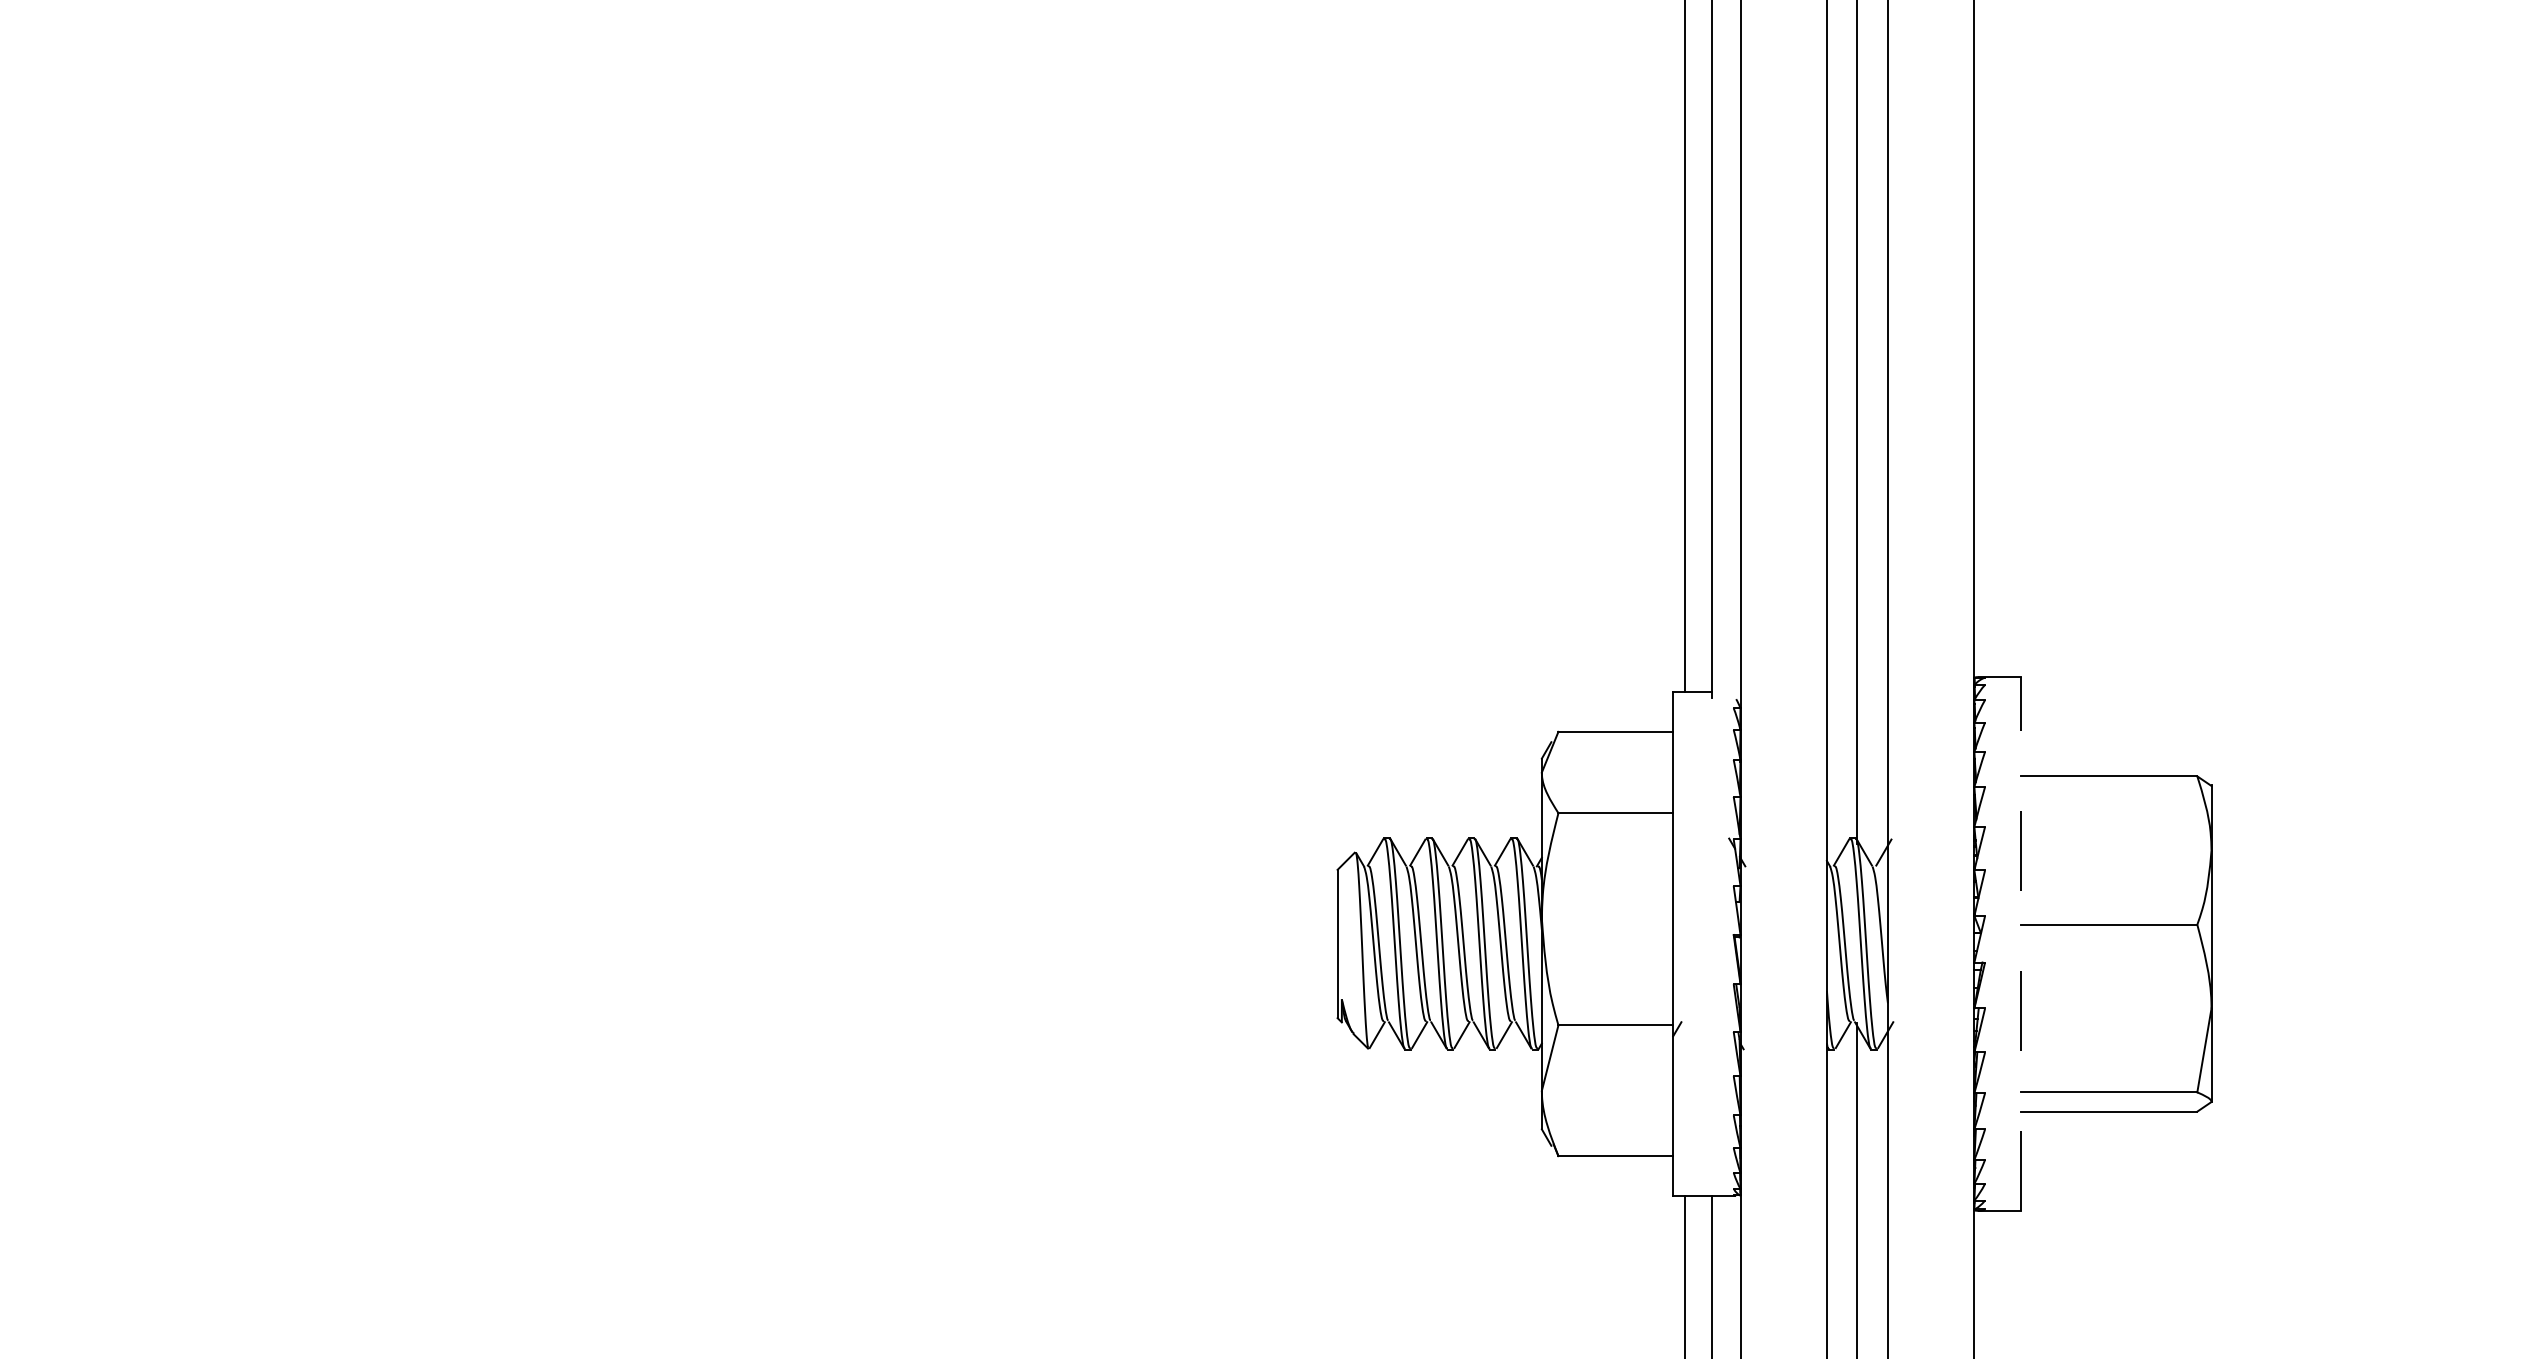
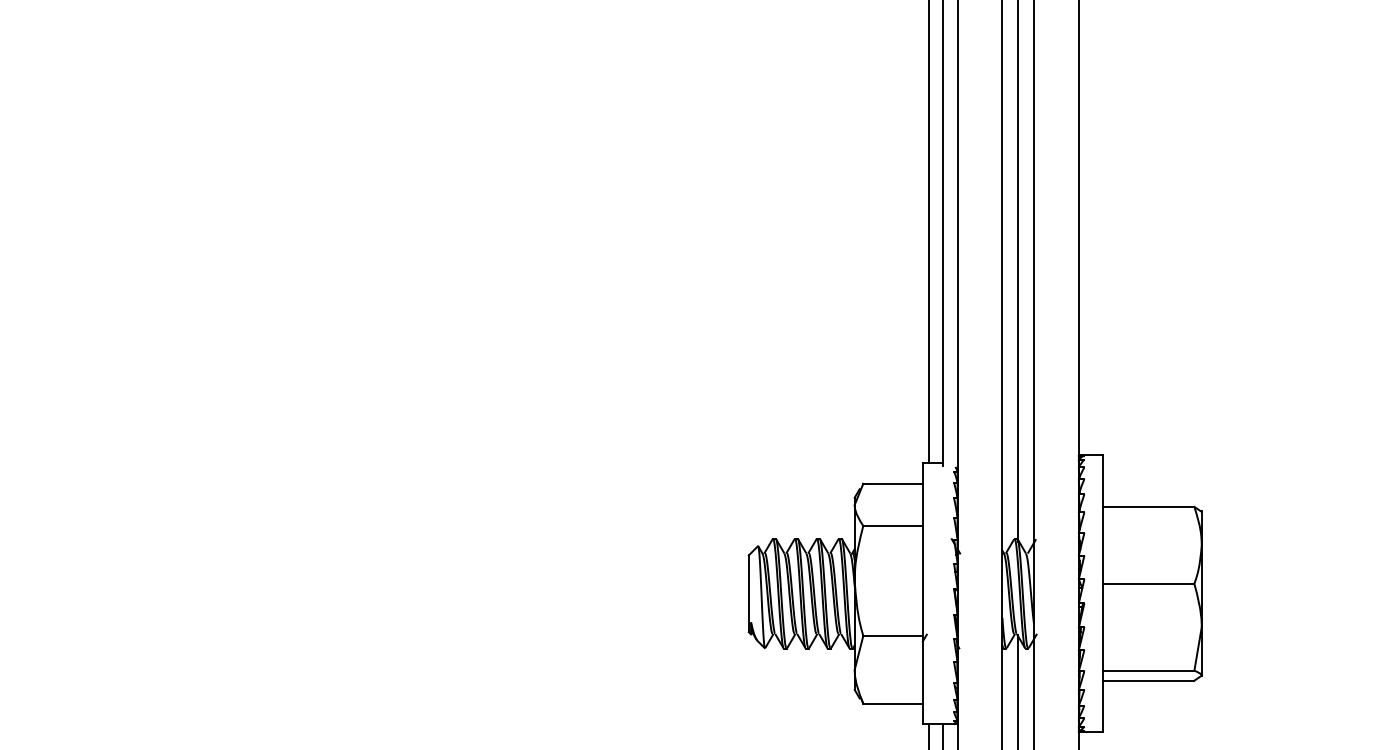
line: (2019, 943) -> (1102, 593), dashed -> solid

